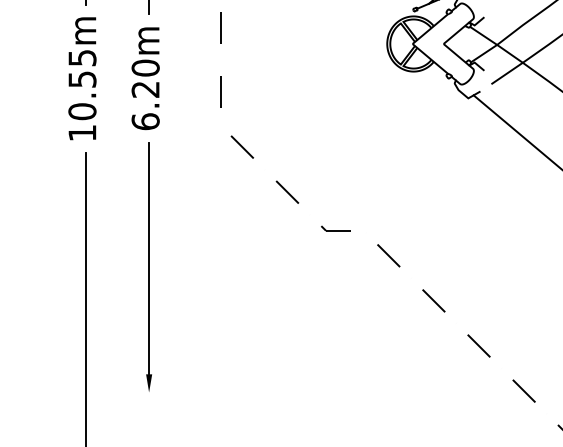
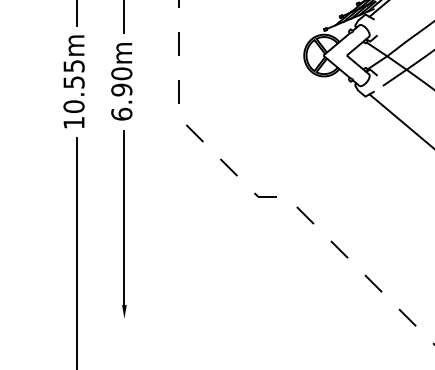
text: (145, 88) -> (121, 89), 6.20m -> 6.90m

